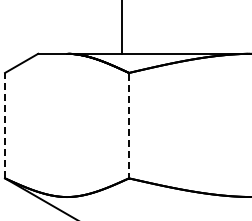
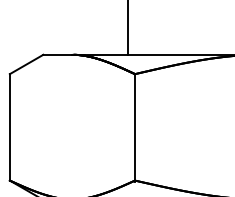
line: (5, 125) -> (10, 127), dashed -> solid
line: (129, 126) -> (135, 128), dashed -> solid

